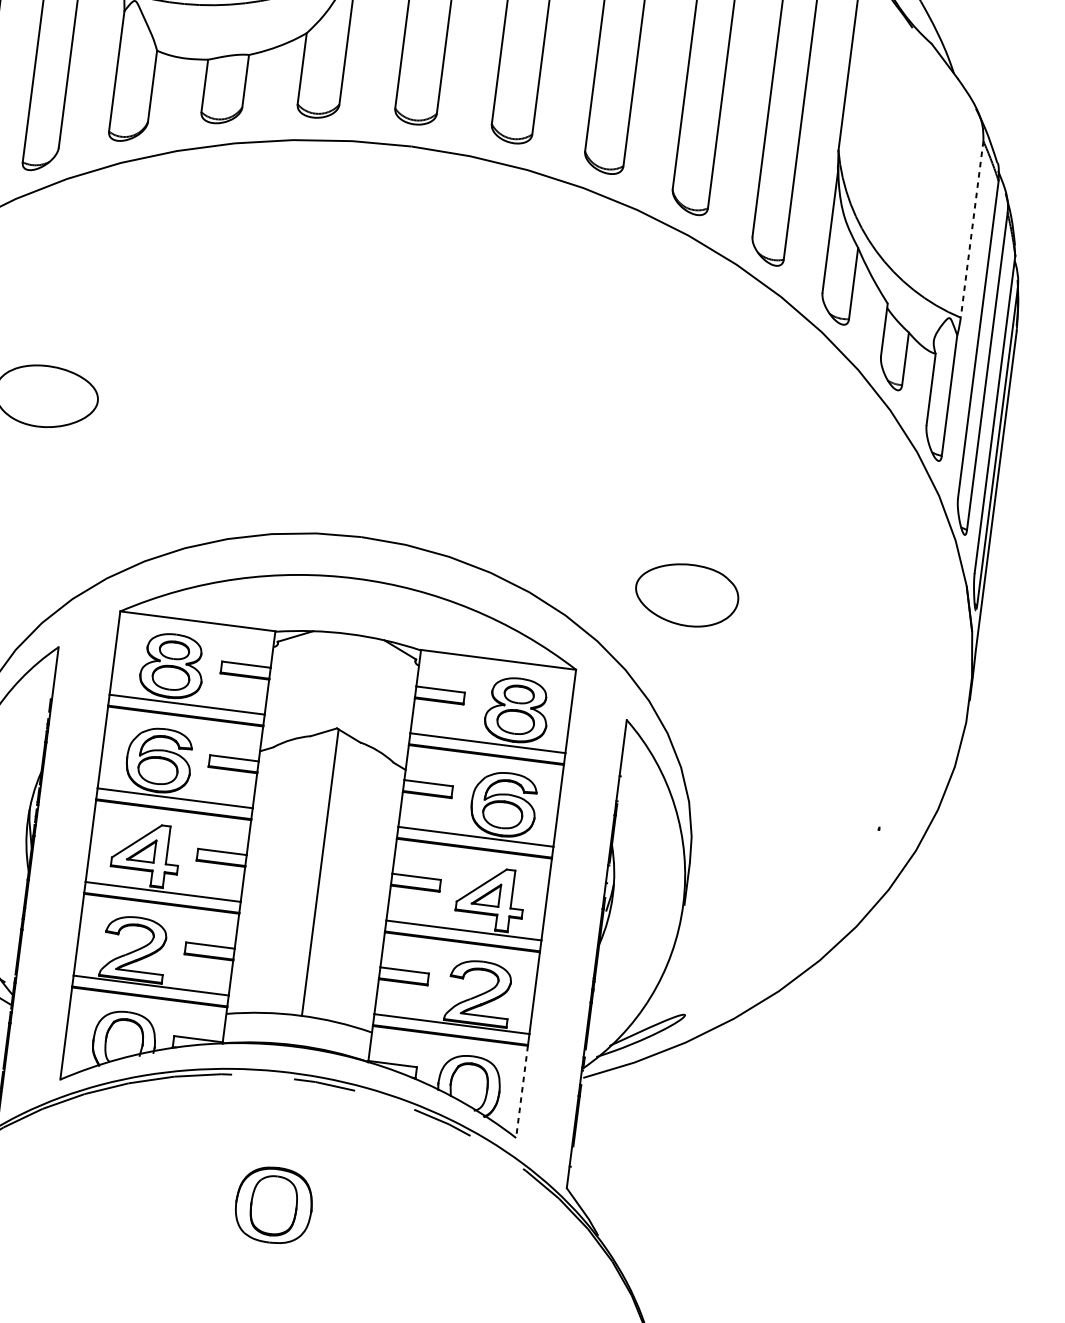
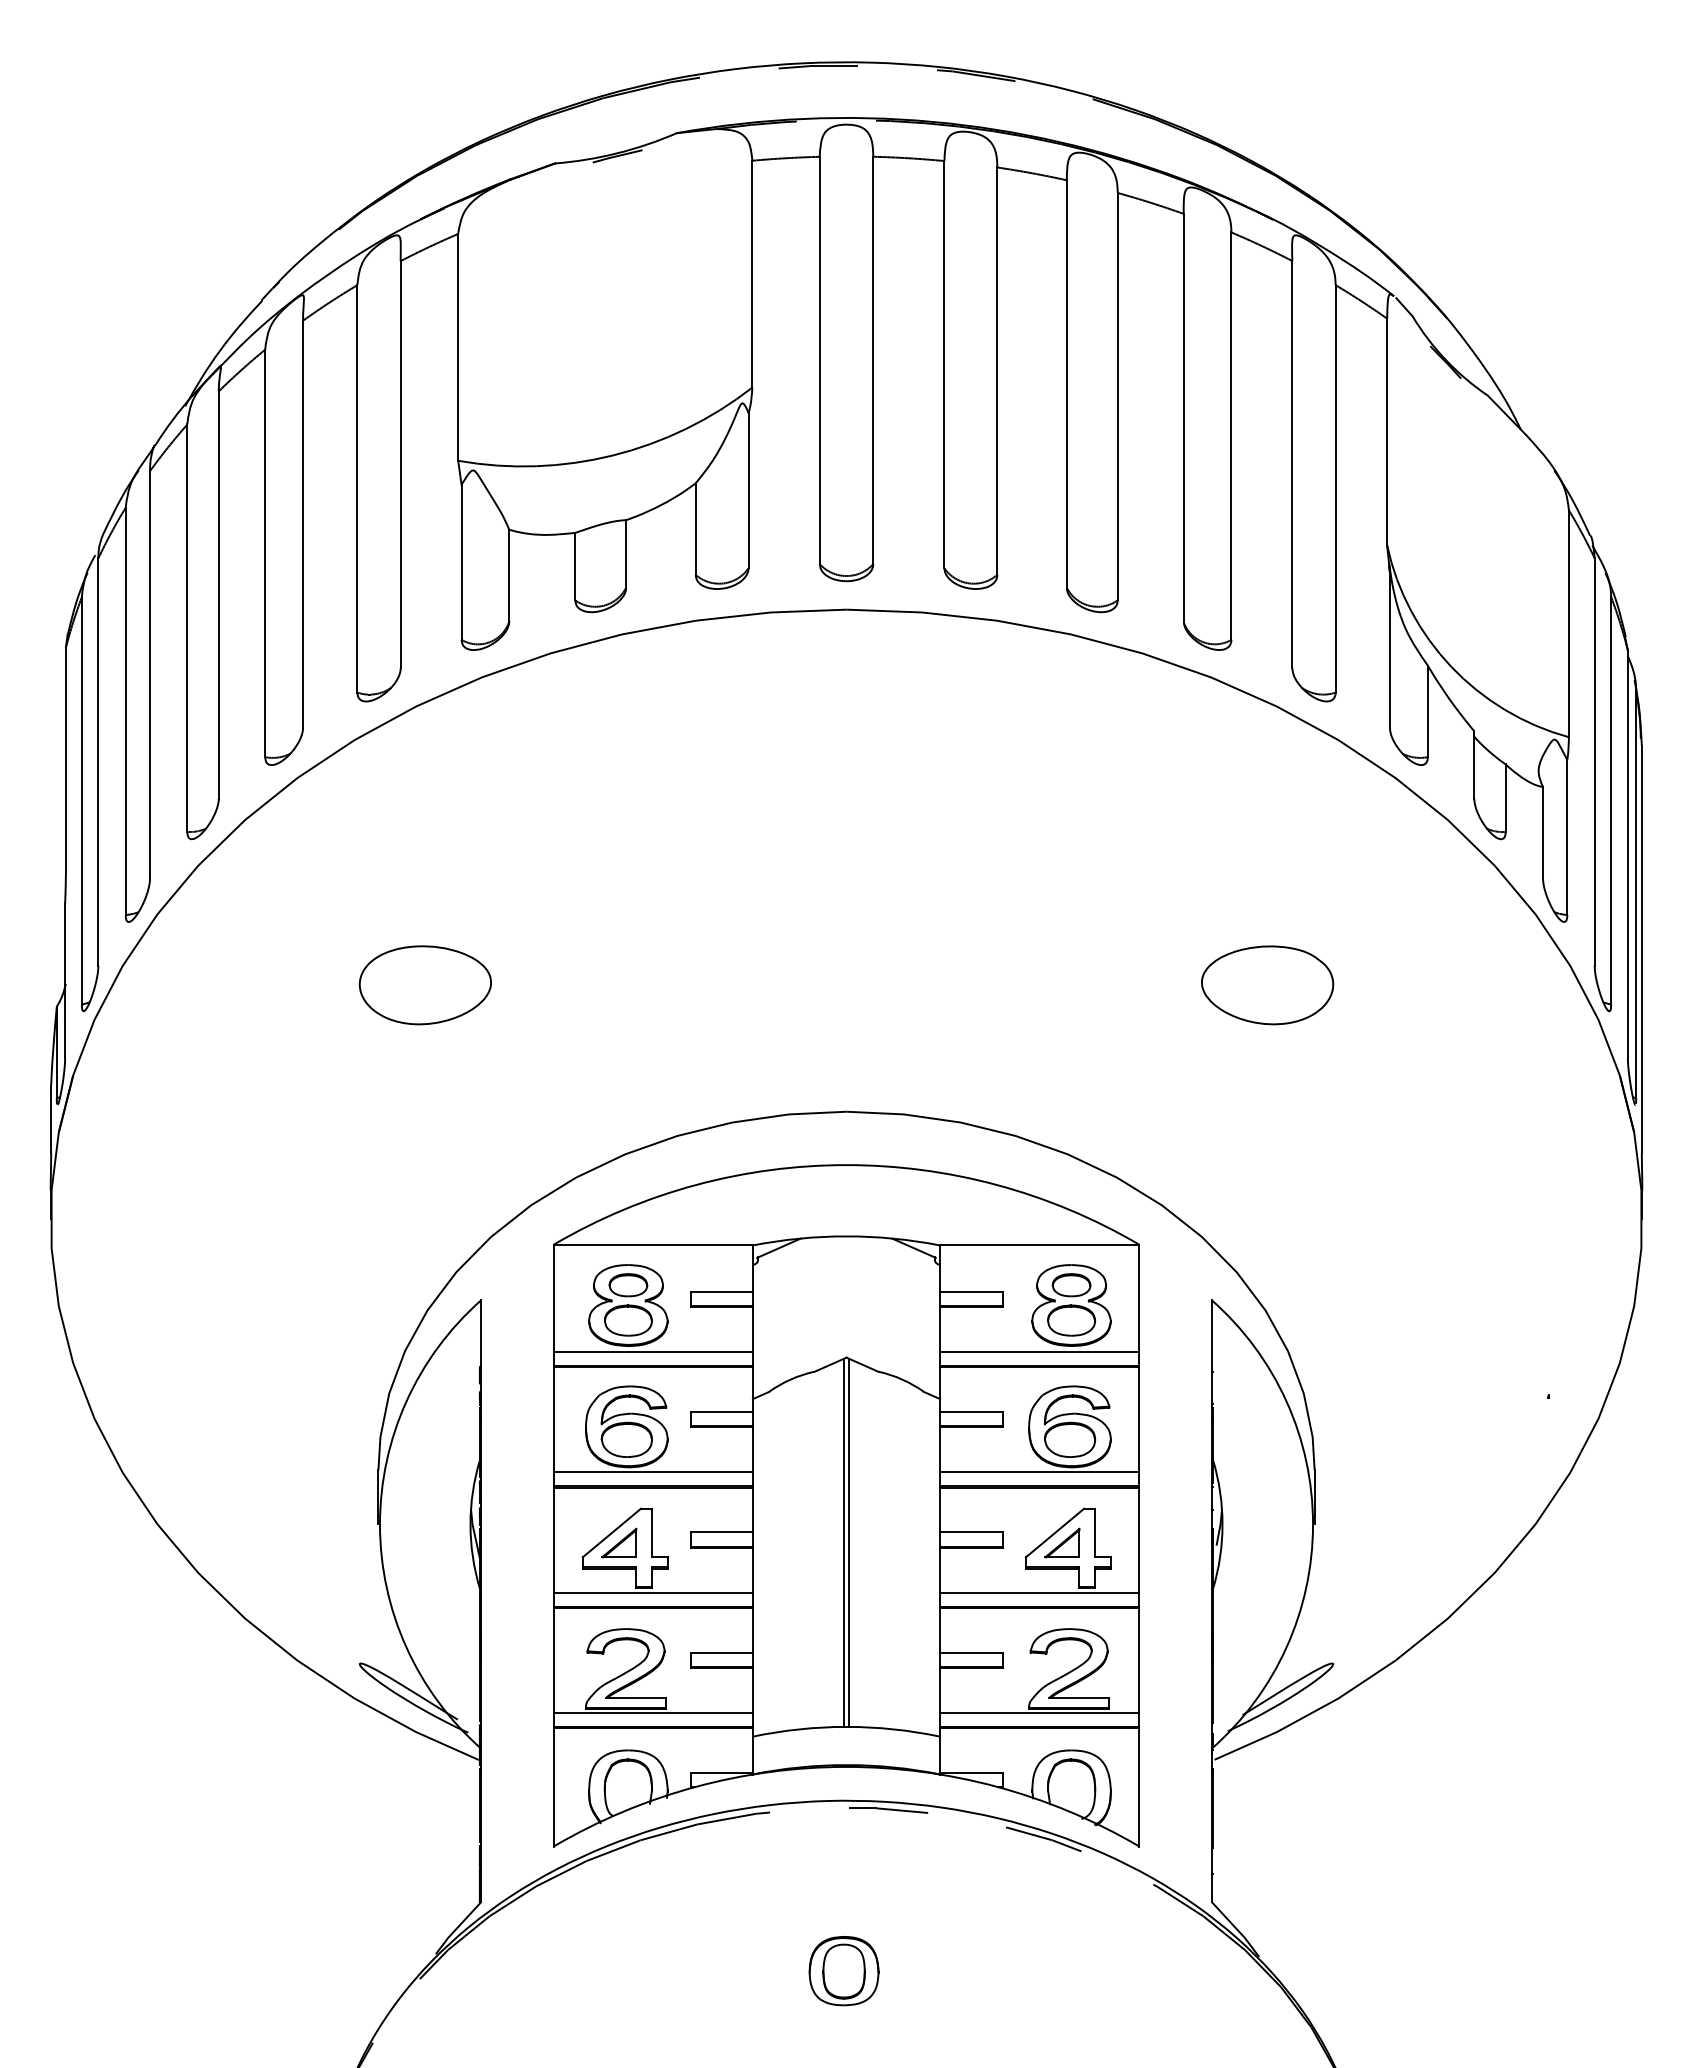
line: (971, 230) -> (1568, 624), dashed -> solid
part: (686, 595) -> (1267, 985), moved
line: (316, 872) -> (844, 1542), added
line: (522, 1092) -> (1139, 1787), dashed -> solid
part: (273, 1205) -> (843, 1971), size x0.71

